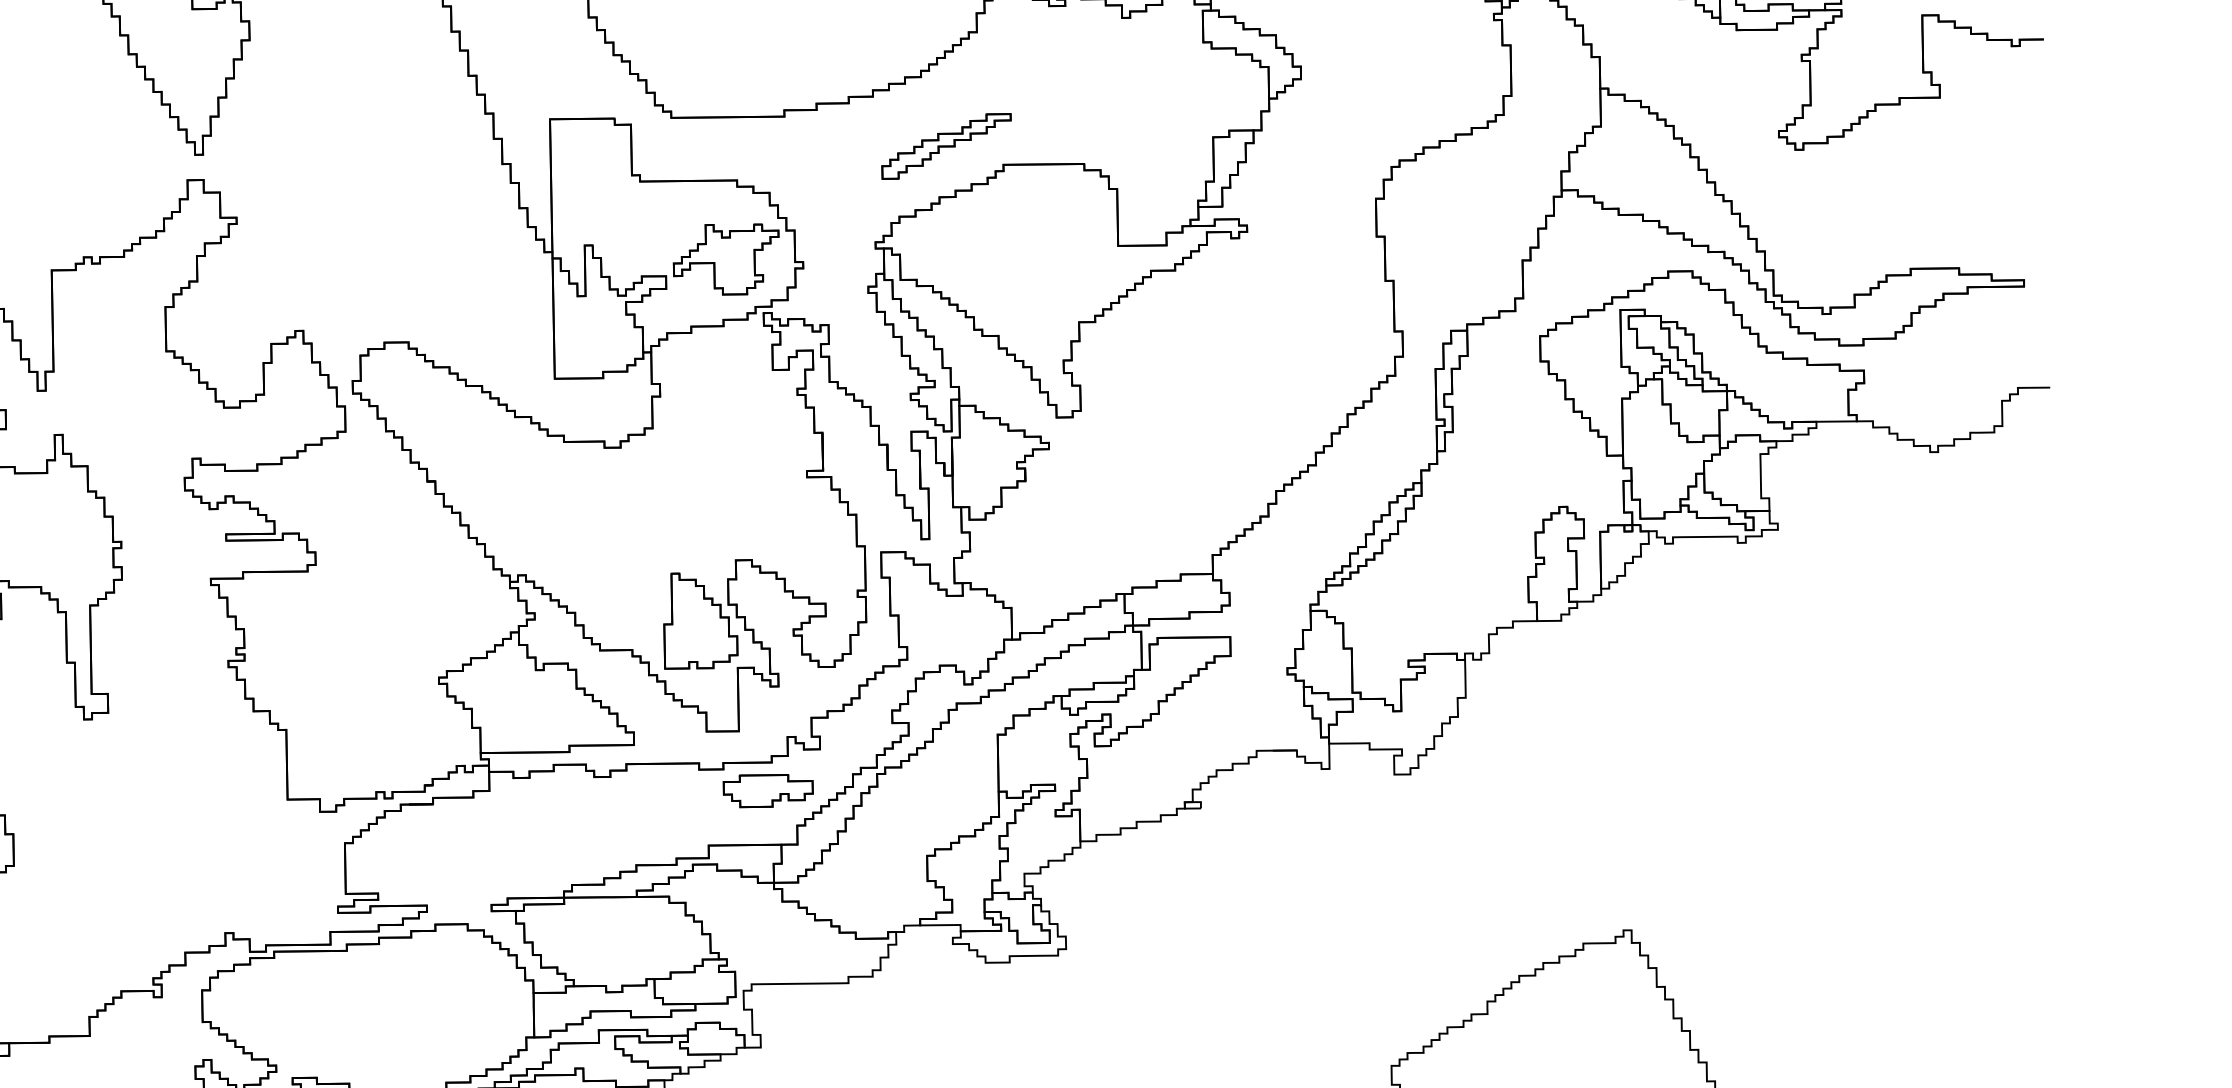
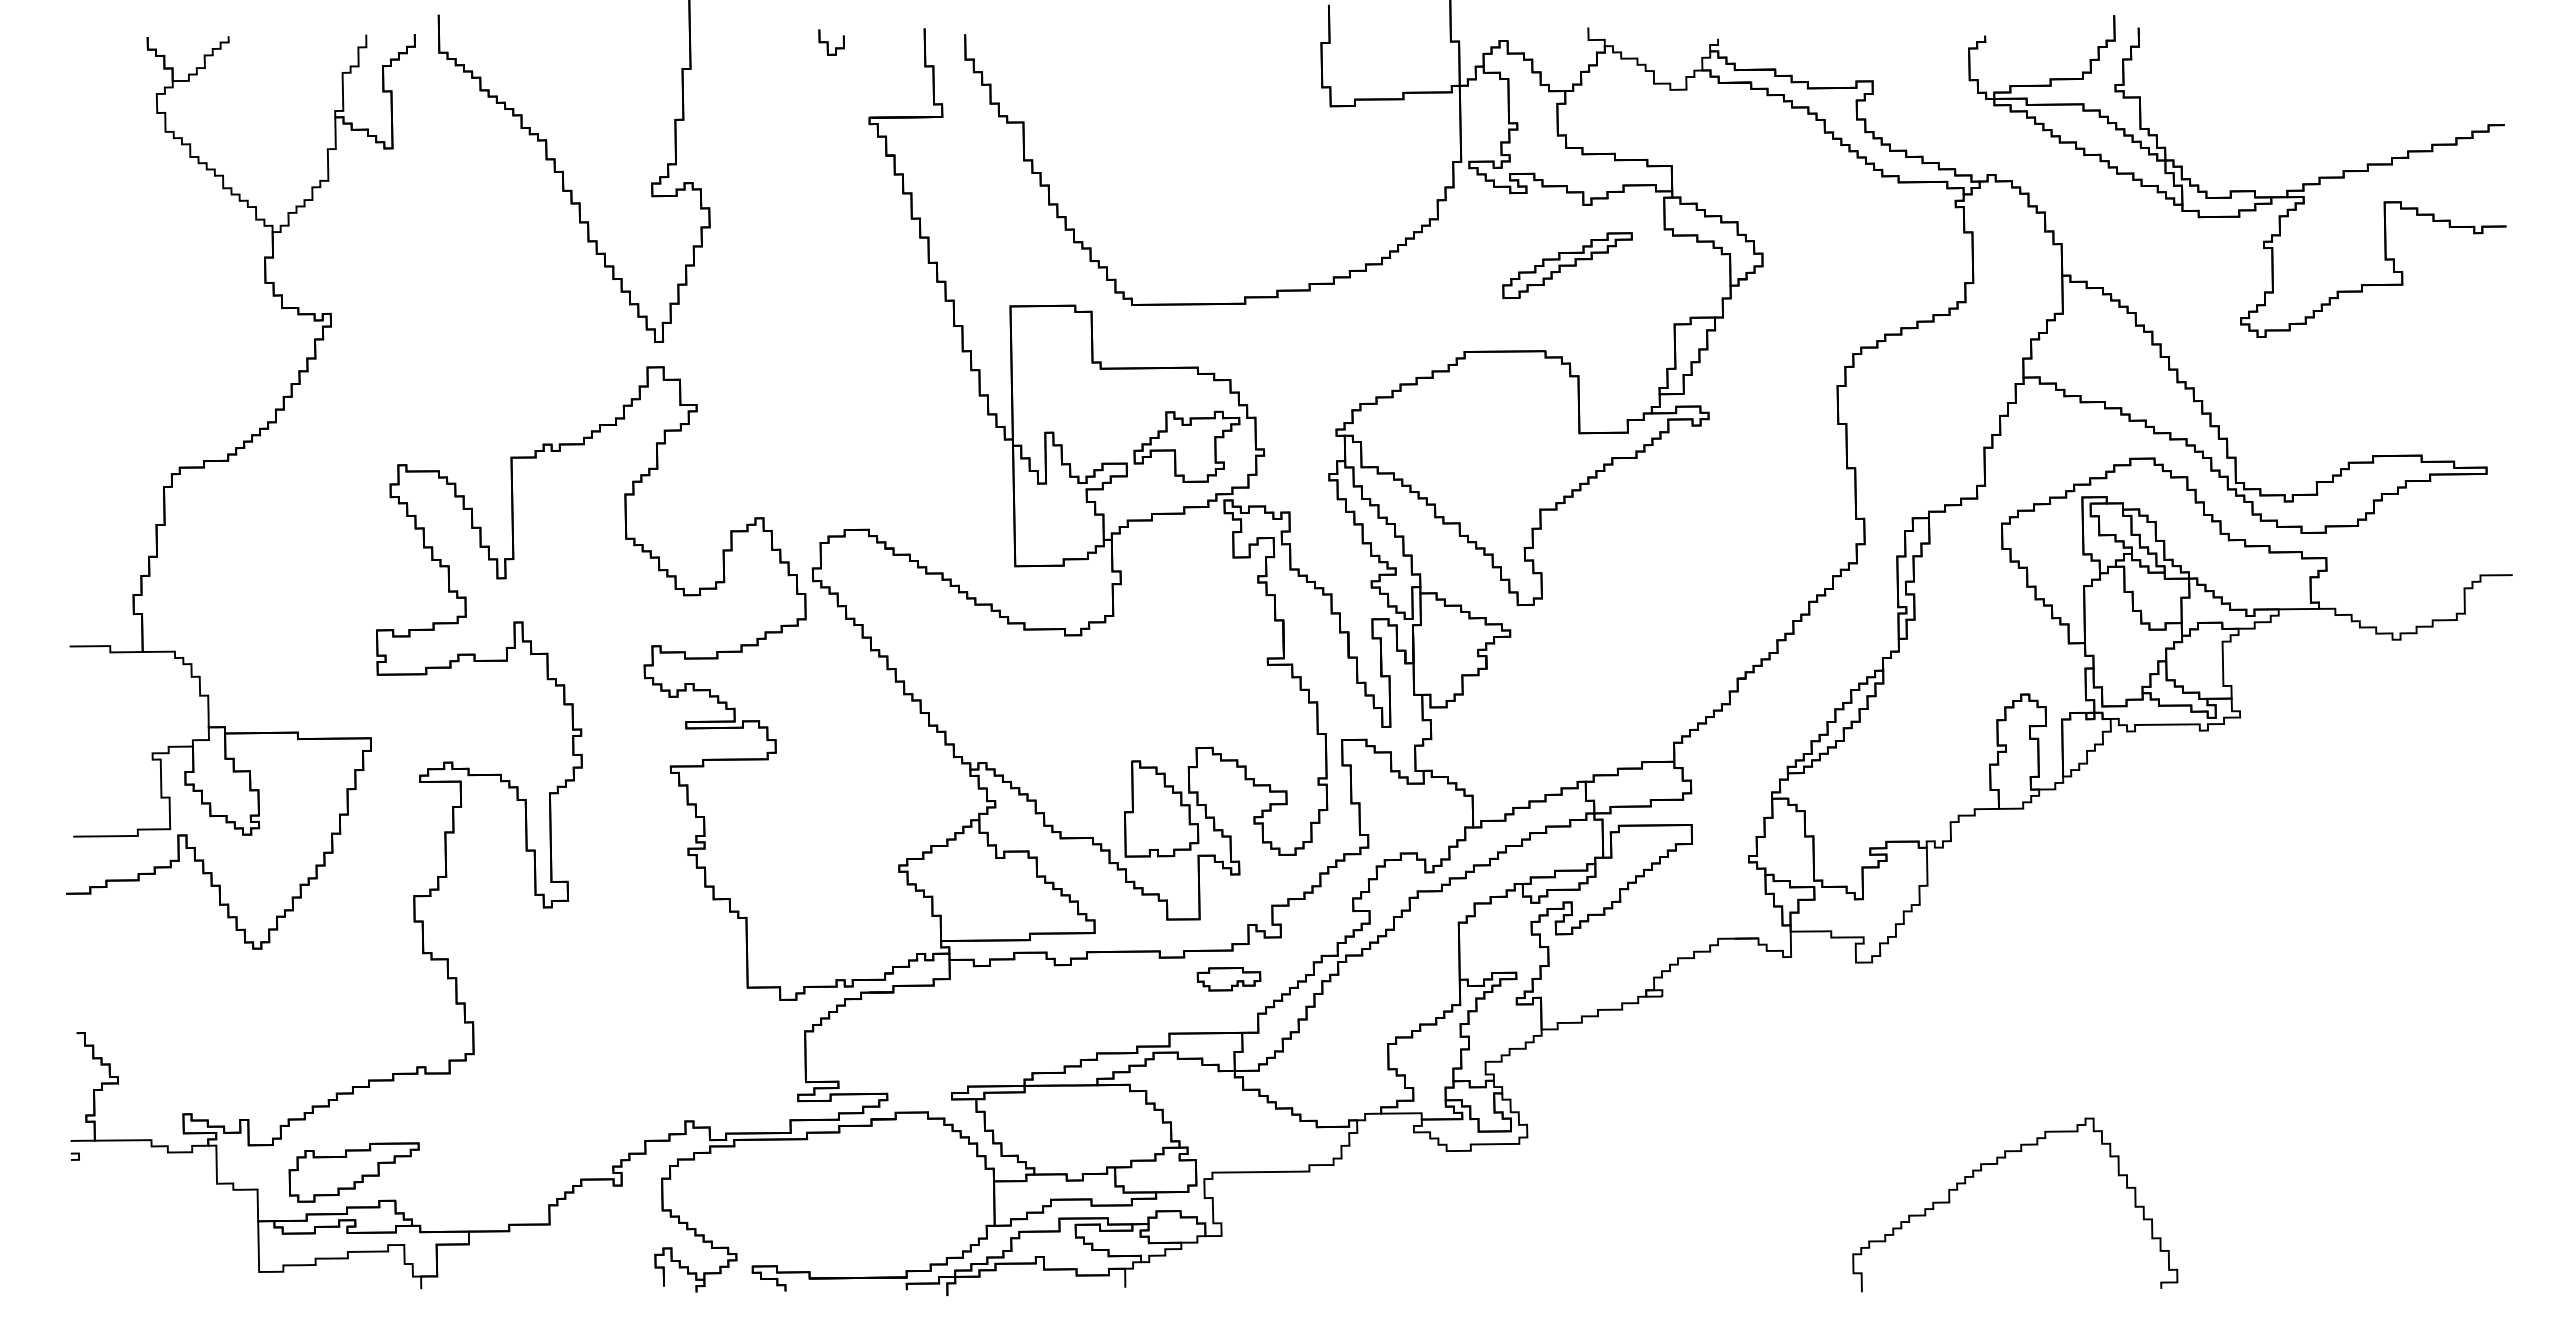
part: (946, 146) -> (1567, 265), moved
part: (767, 791) -> (1228, 979), size x0.7

